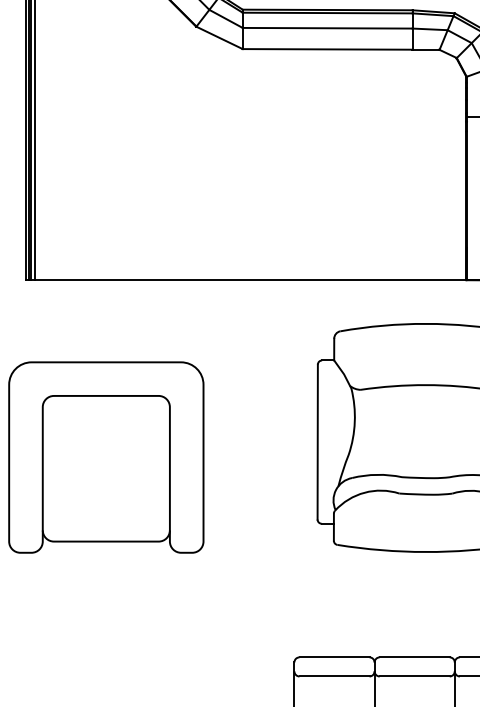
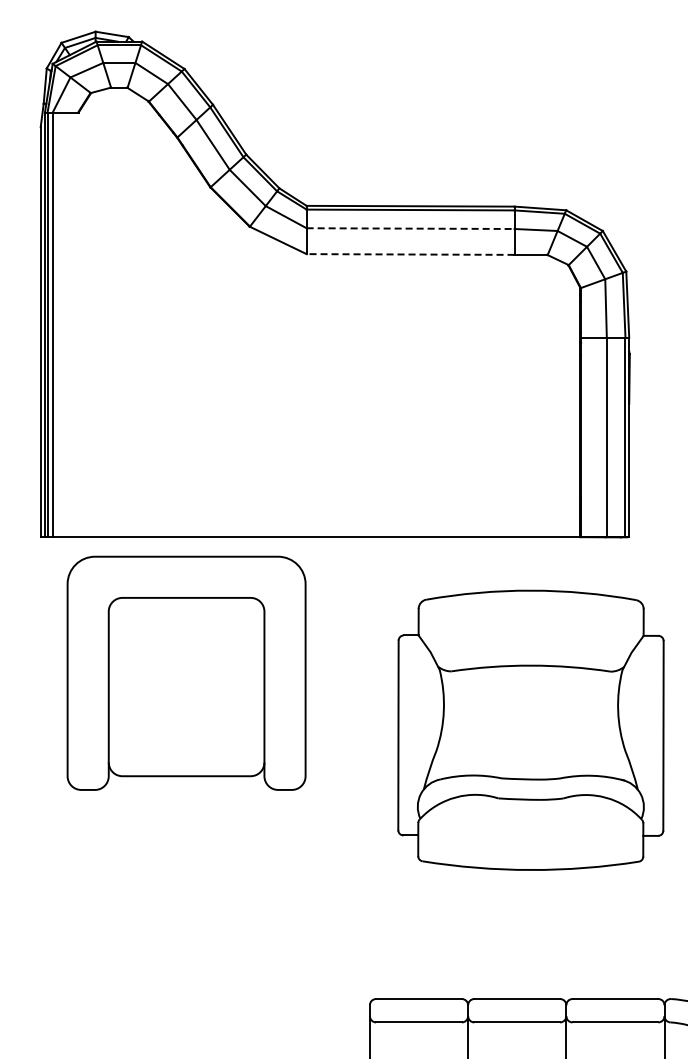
line: (327, 28) -> (410, 228), solid -> dashed
line: (326, 49) -> (409, 254), solid -> dashed
part: (106, 456) -> (186, 672), moved

